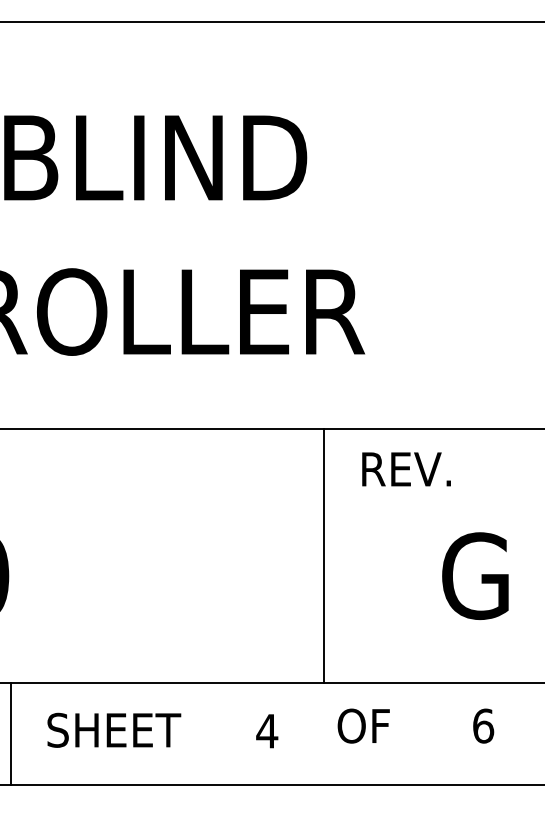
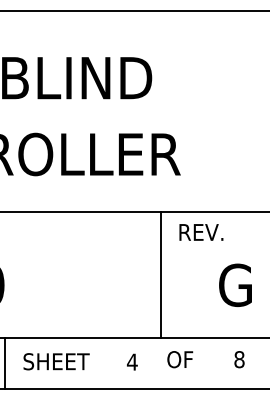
text: (483, 725) -> (239, 359), 6 -> 8

